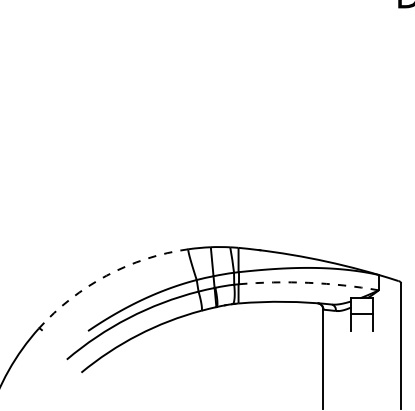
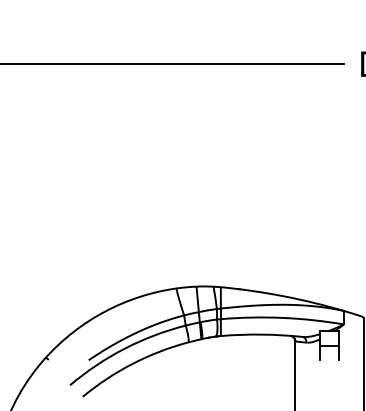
arc: (107, 275) -> (105, 311), dashed -> solid
arc: (308, 282) -> (282, 317), dashed -> solid

